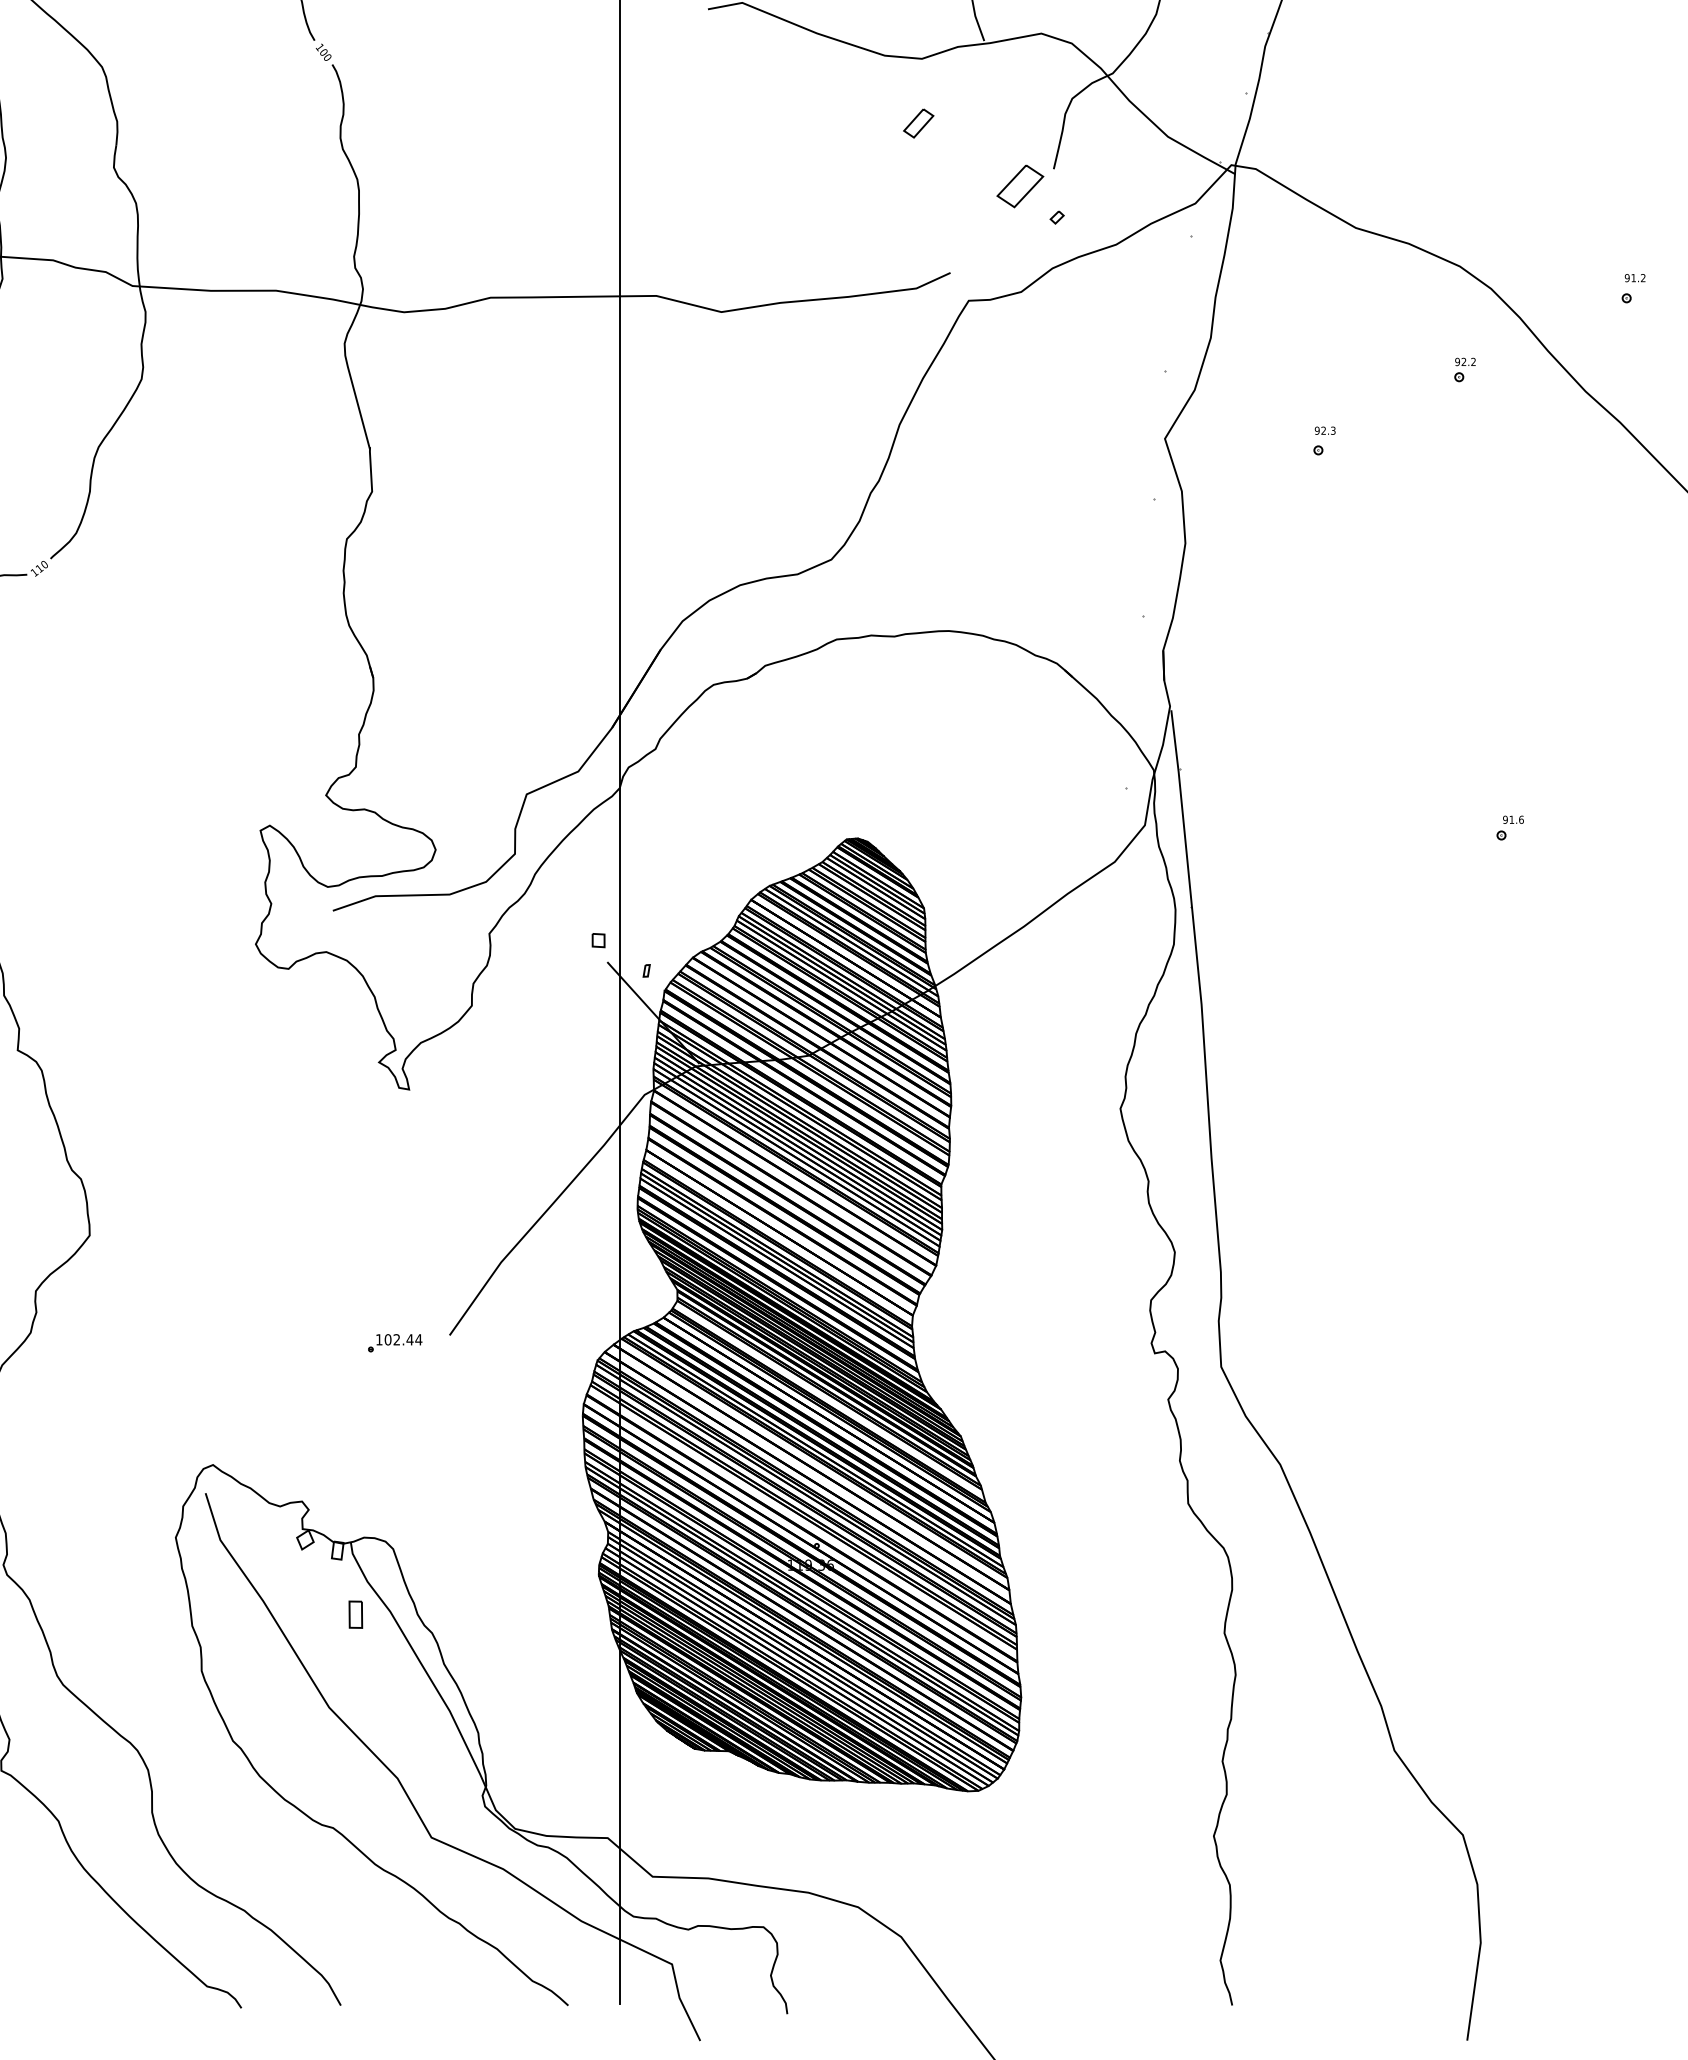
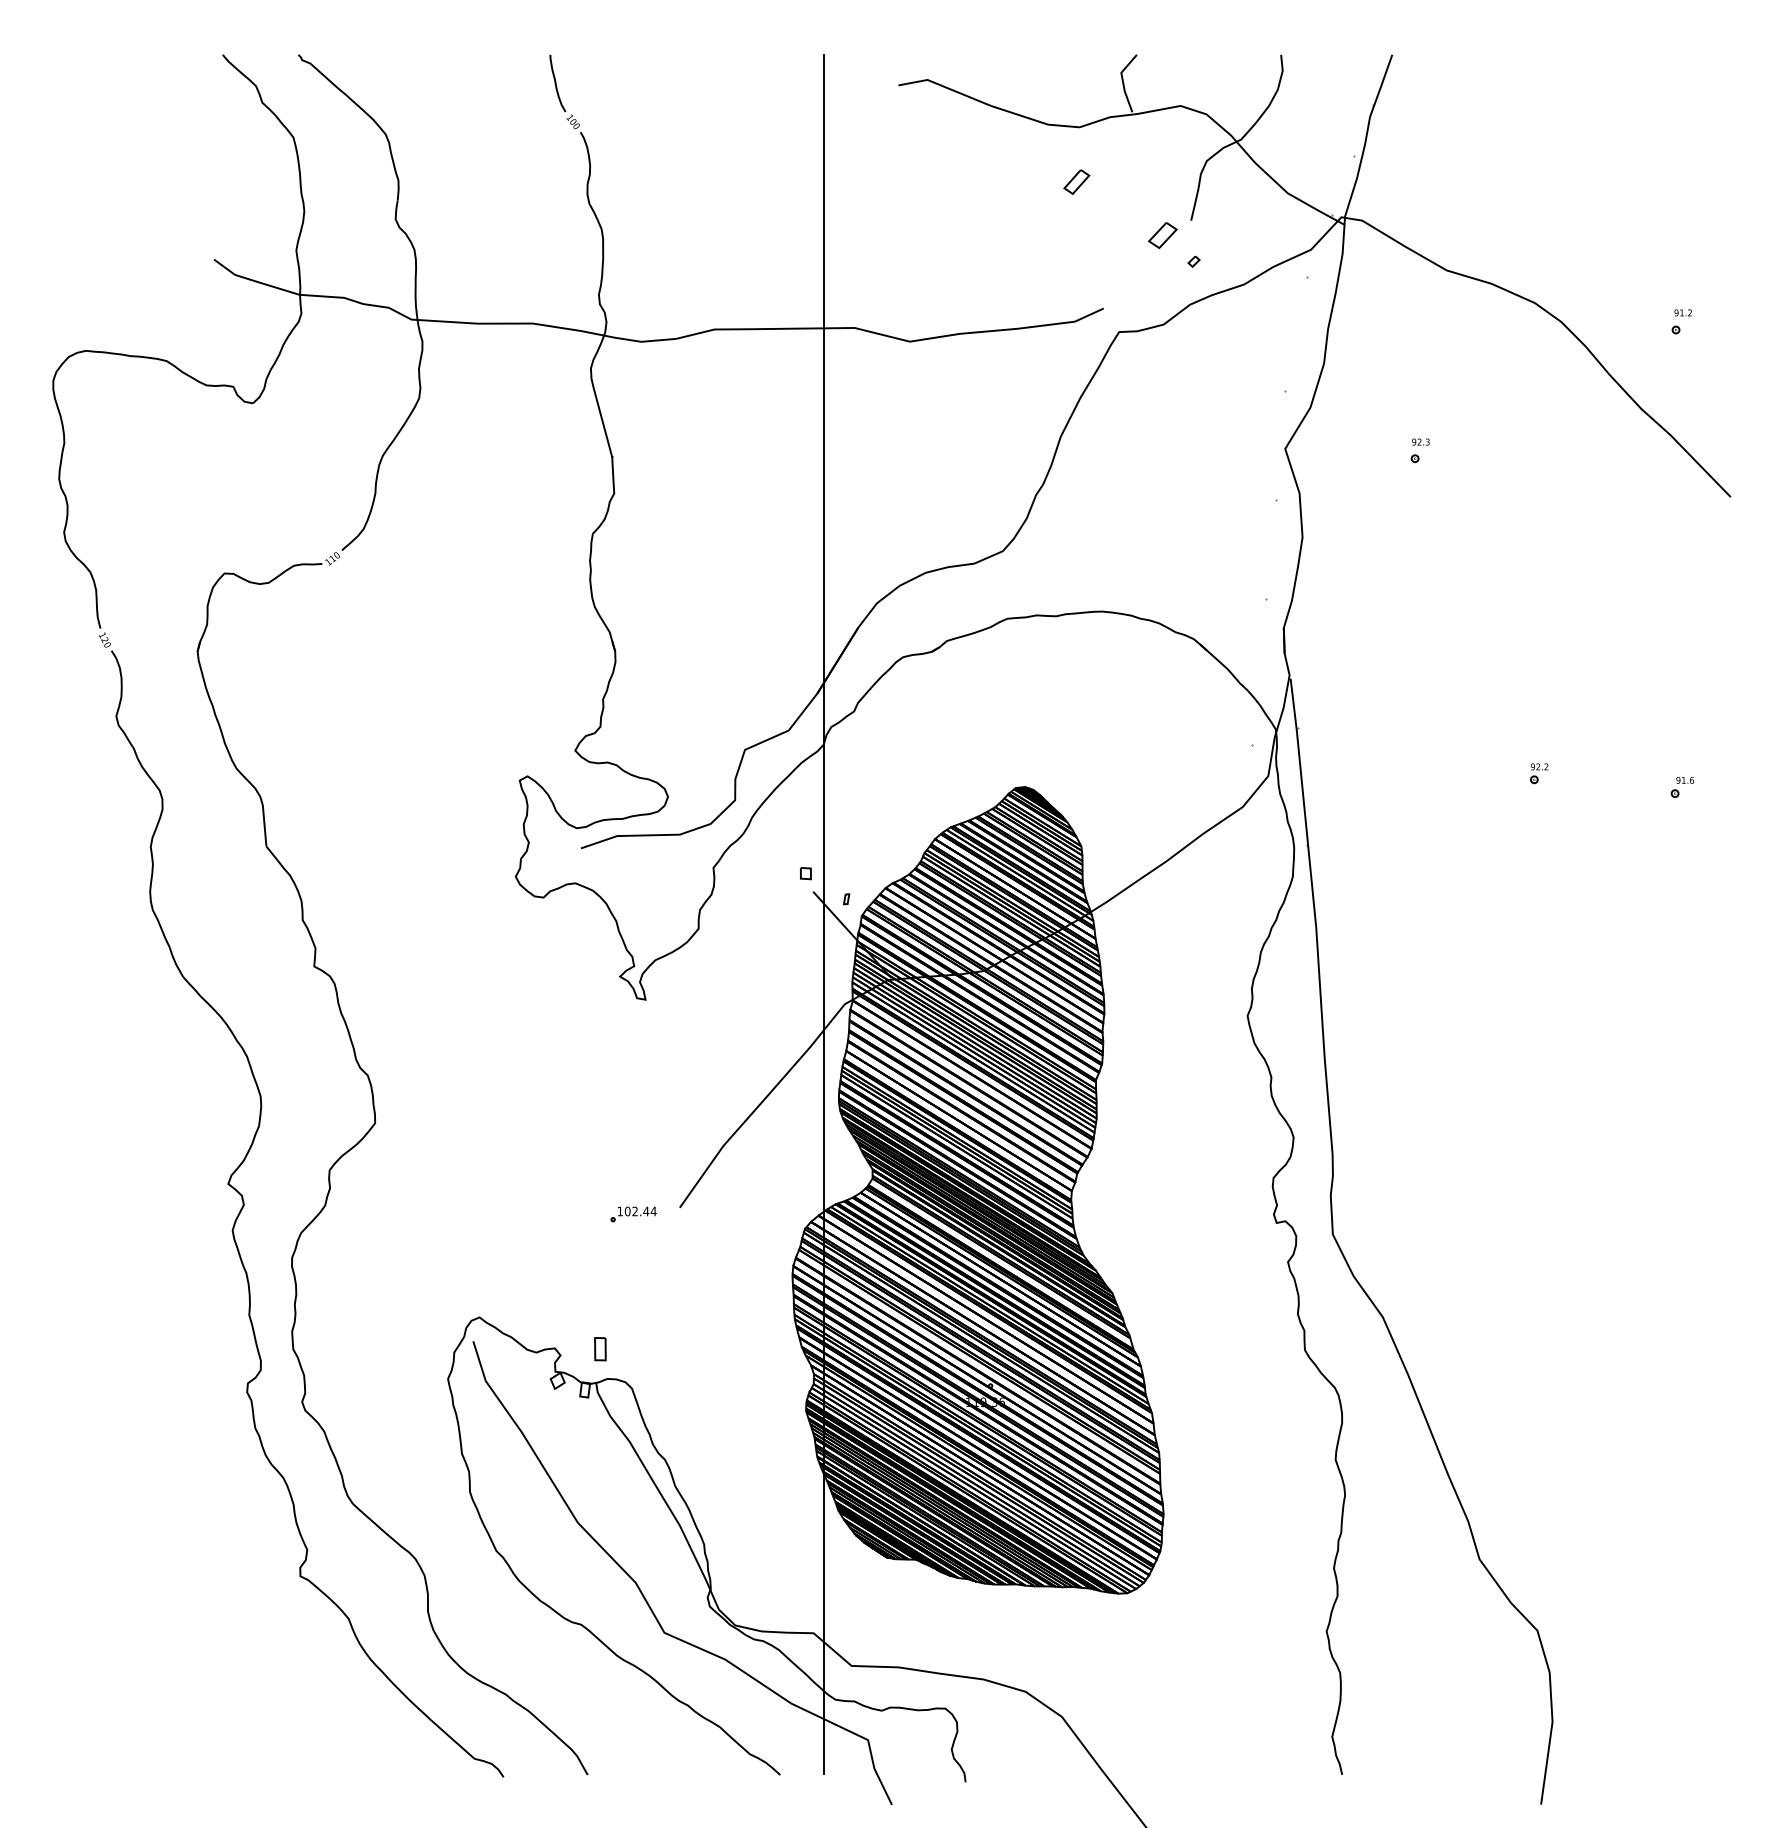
part: (1019, 186) -> (1162, 235), size x0.71
part: (1465, 369) -> (1539, 773), moved
part: (1510, 827) -> (1682, 786), moved
part: (355, 1615) -> (600, 1349), moved

